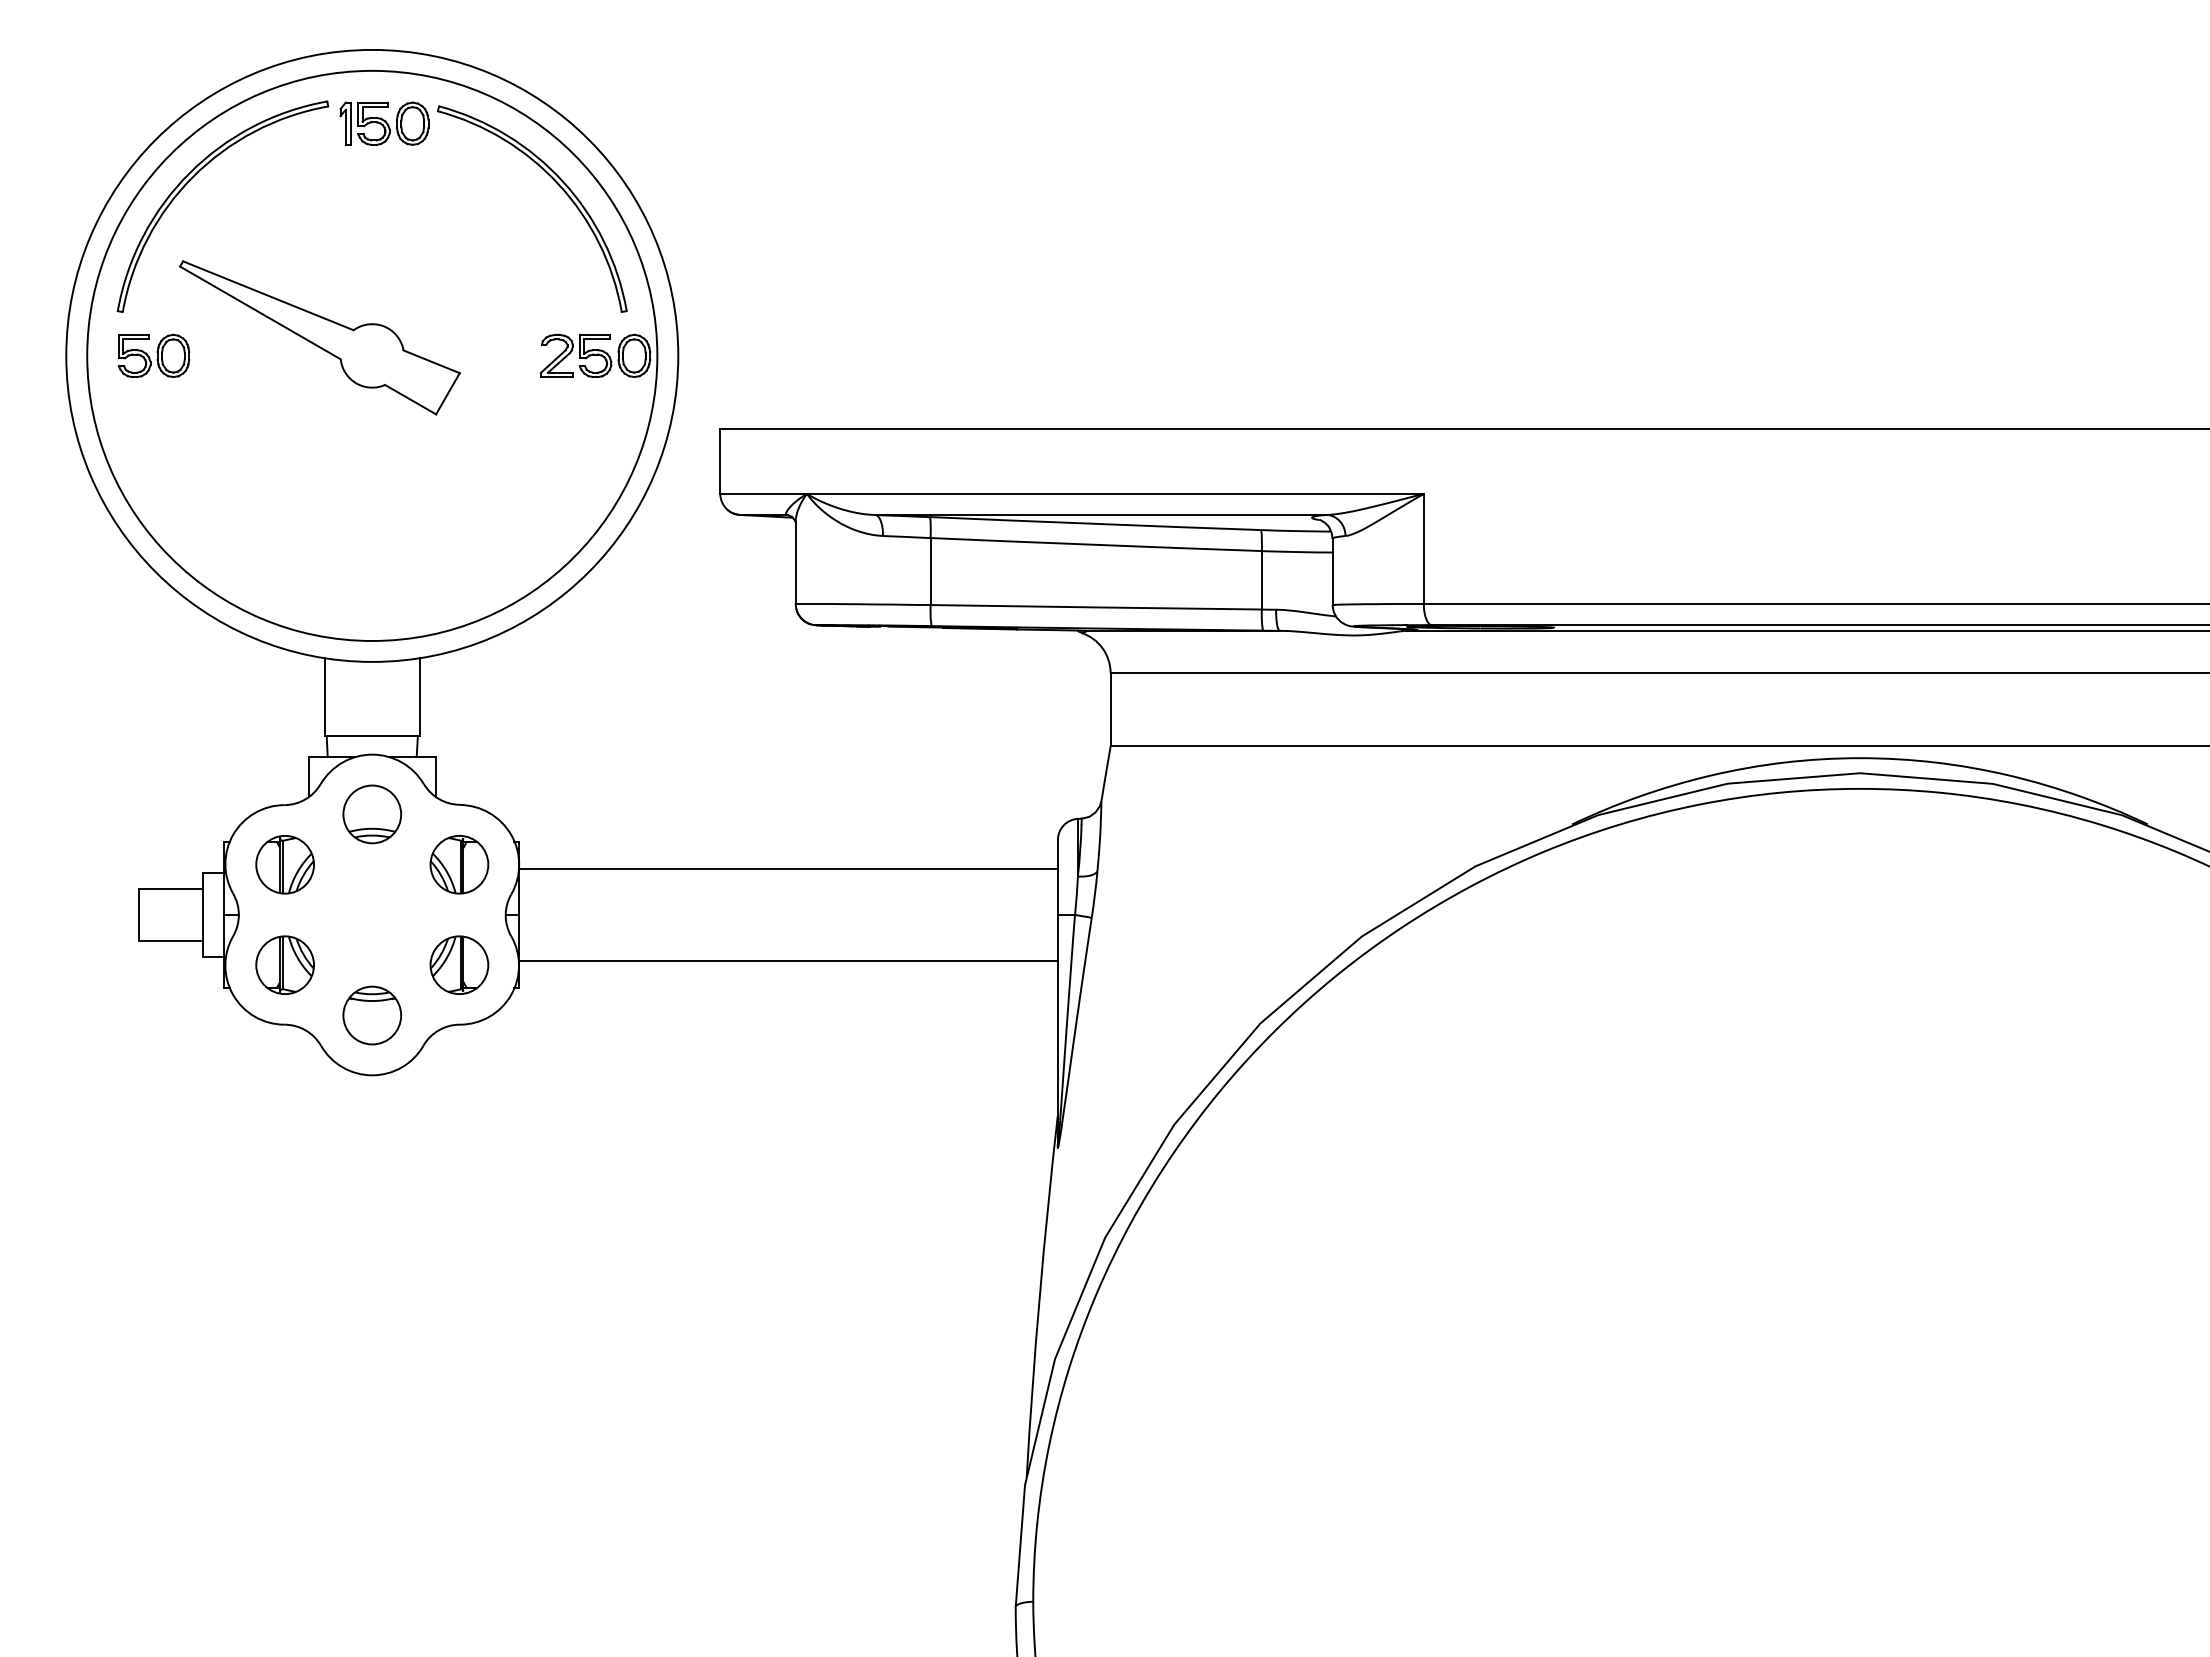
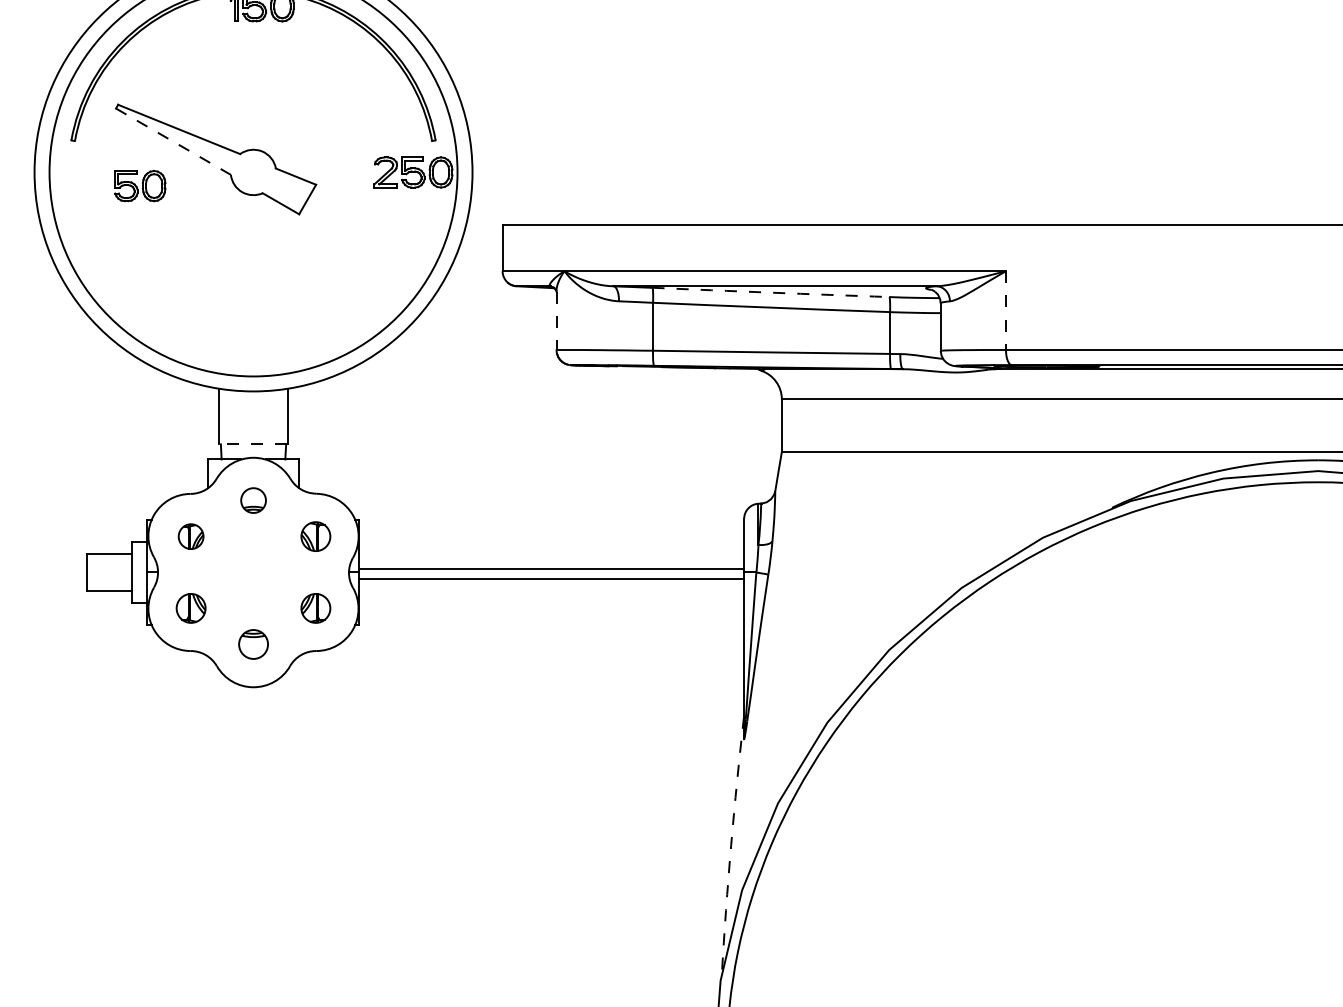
line: (260, 312) -> (173, 141), solid -> dashed
part: (154, 355) -> (140, 185), moved
arc: (1095, 523) -> (771, 292), solid -> dashed
line: (1423, 549) -> (1005, 310), solid -> dashed
line: (795, 563) -> (556, 321), solid -> dashed
line: (372, 735) -> (253, 444), solid -> dashed
part: (372, 814) -> (253, 500), size x0.6
part: (284, 864) -> (190, 536), size x0.6
part: (459, 864) -> (315, 536), size x0.7
line: (788, 869) -> (551, 579), moved
line: (788, 960) -> (551, 568), moved
part: (284, 964) -> (190, 607), size x0.7
part: (459, 964) -> (315, 607), size x0.7
part: (372, 1015) -> (253, 644), size x0.7
arc: (1039, 1296) -> (730, 845), solid -> dashed

